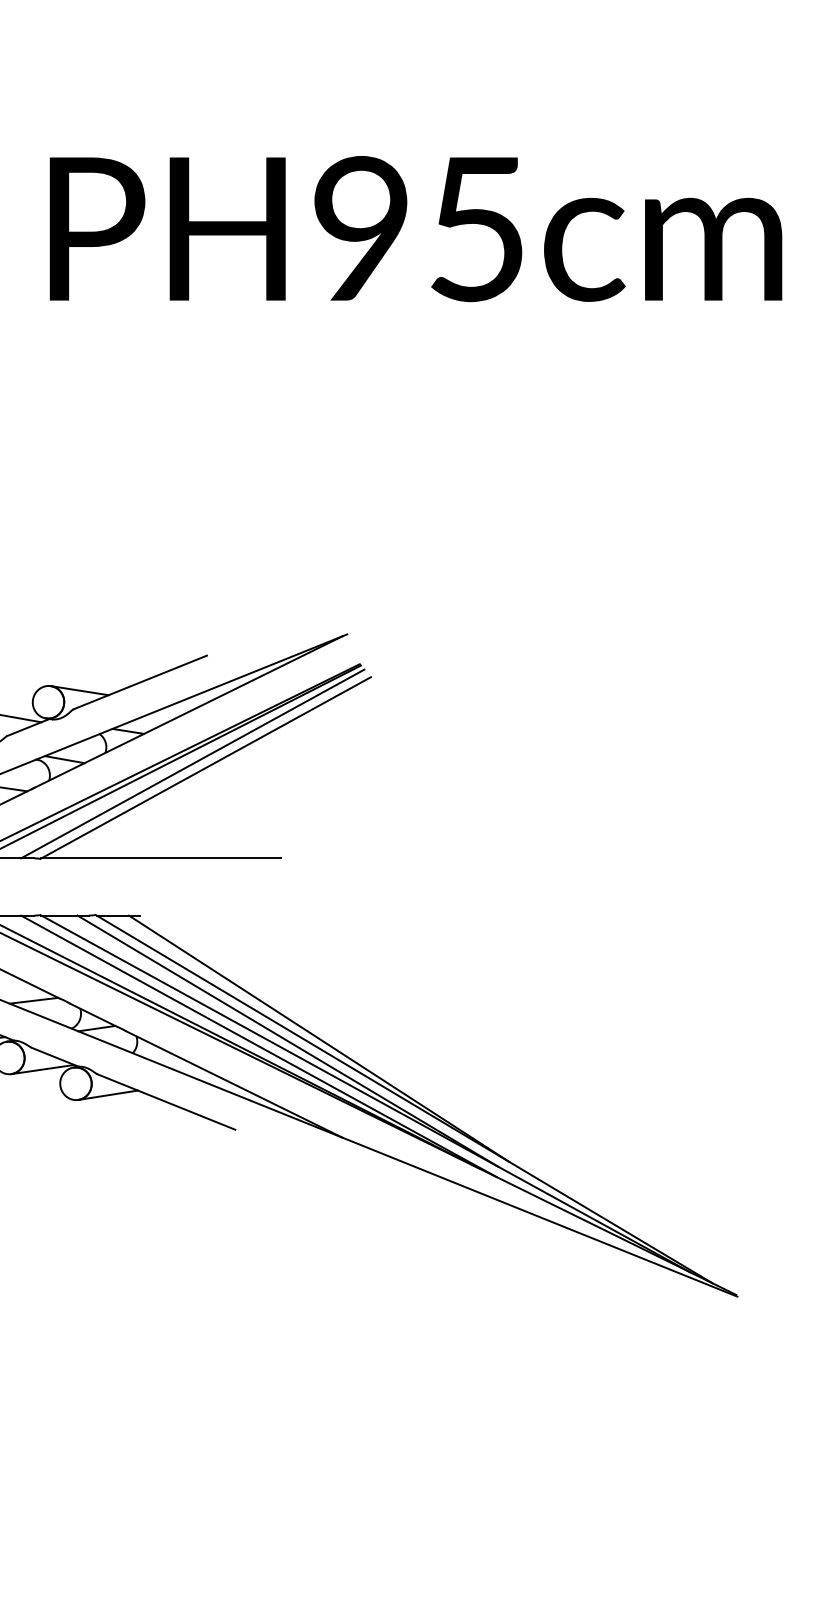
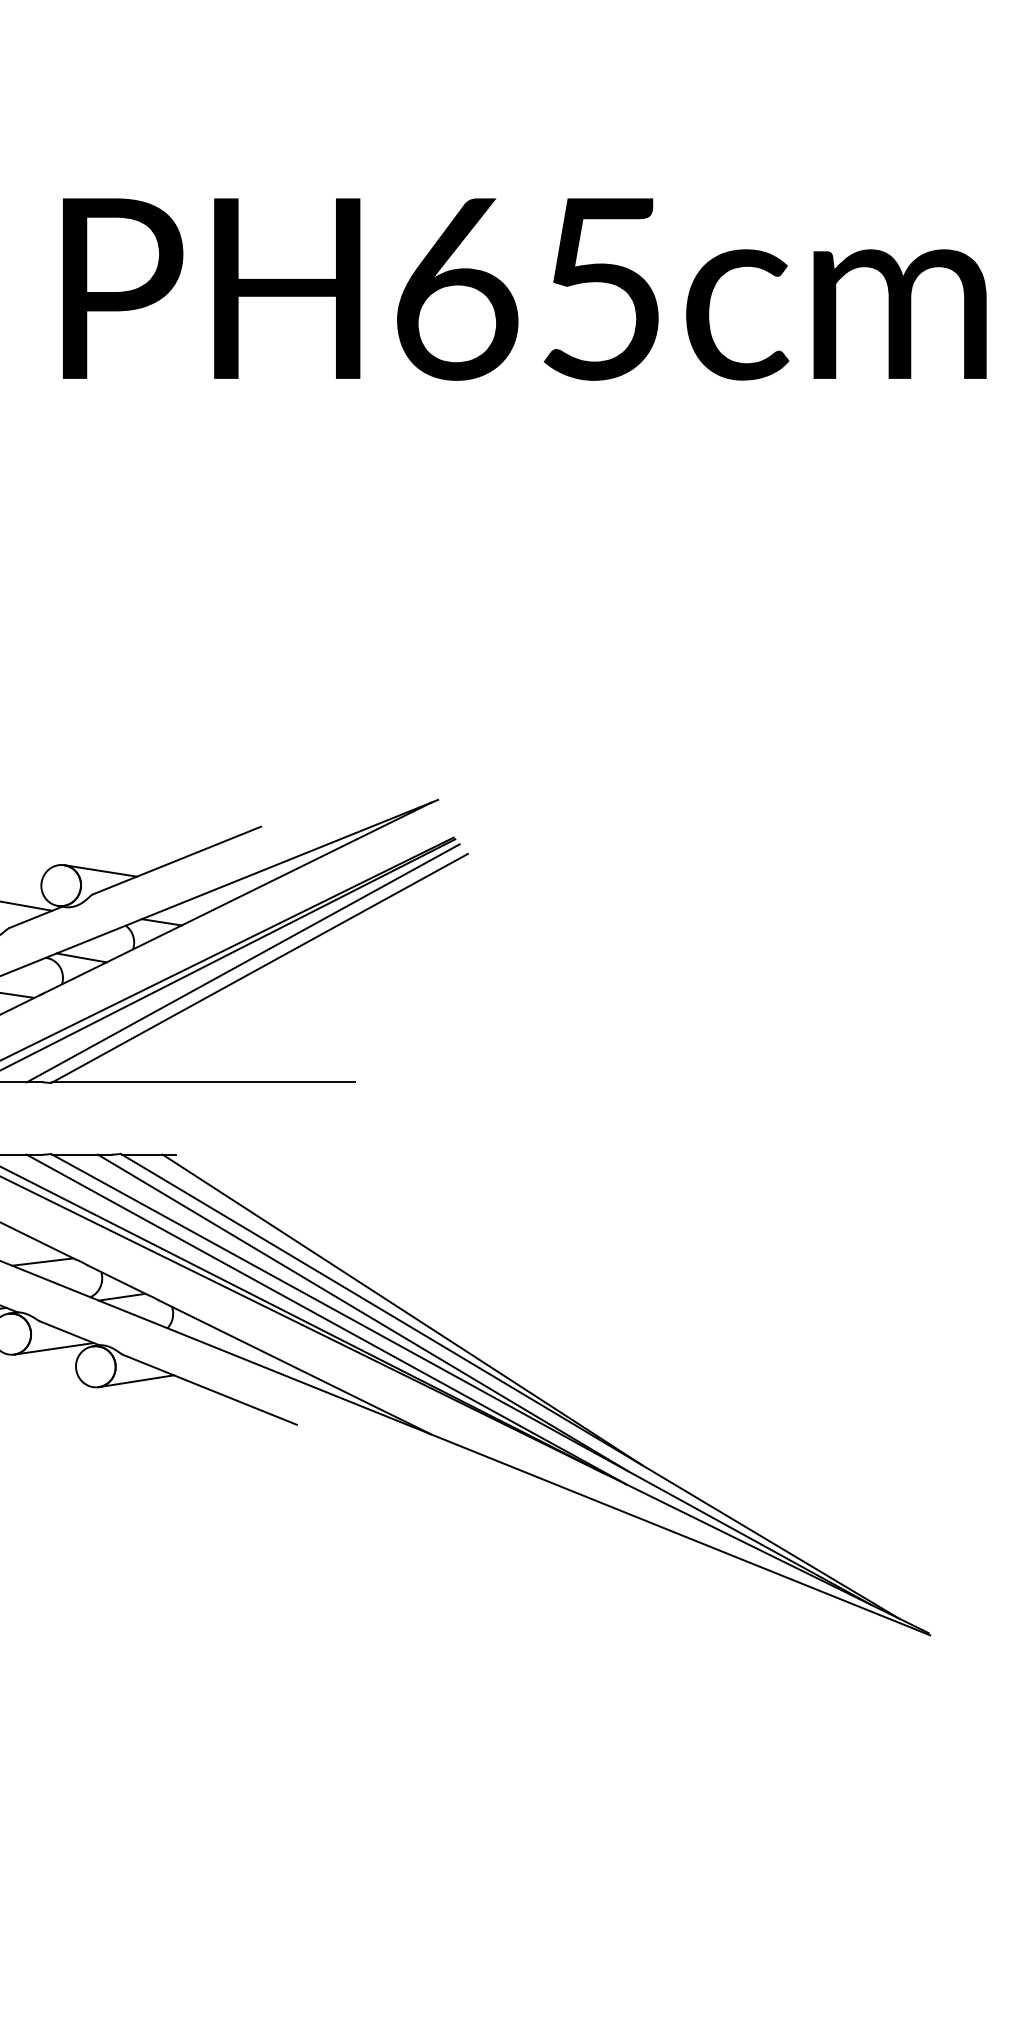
text: (362, 228) -> (457, 288), PH95cm -> PH65cm

